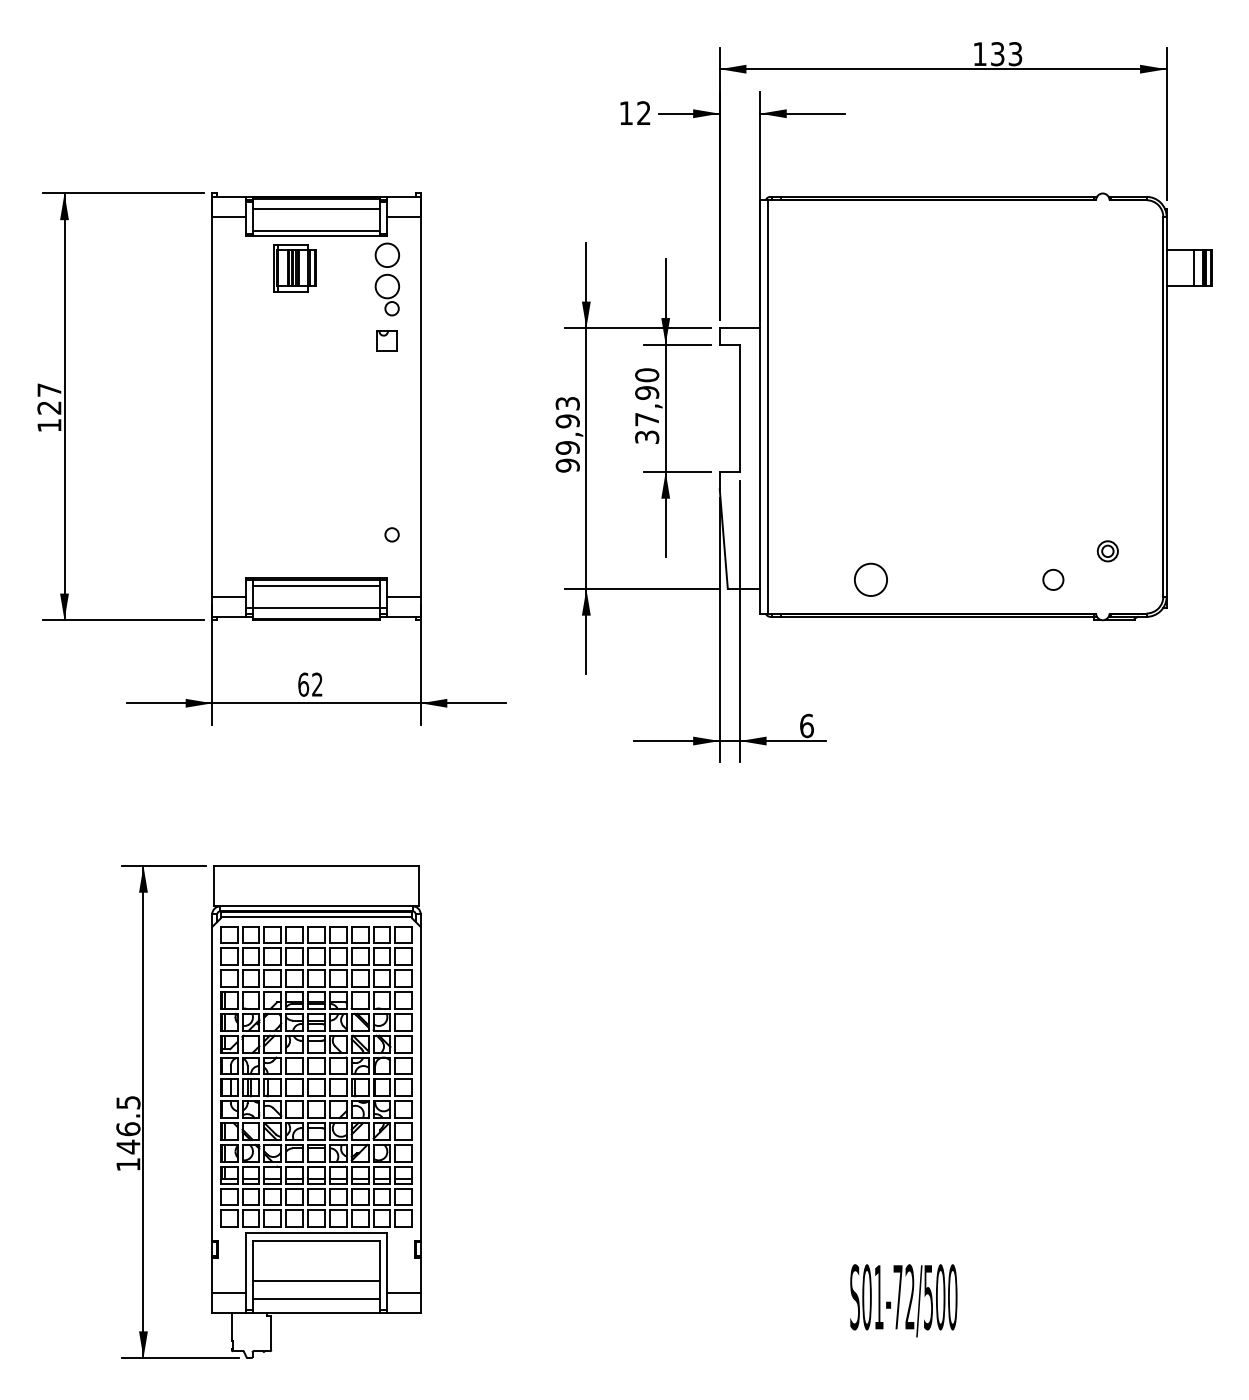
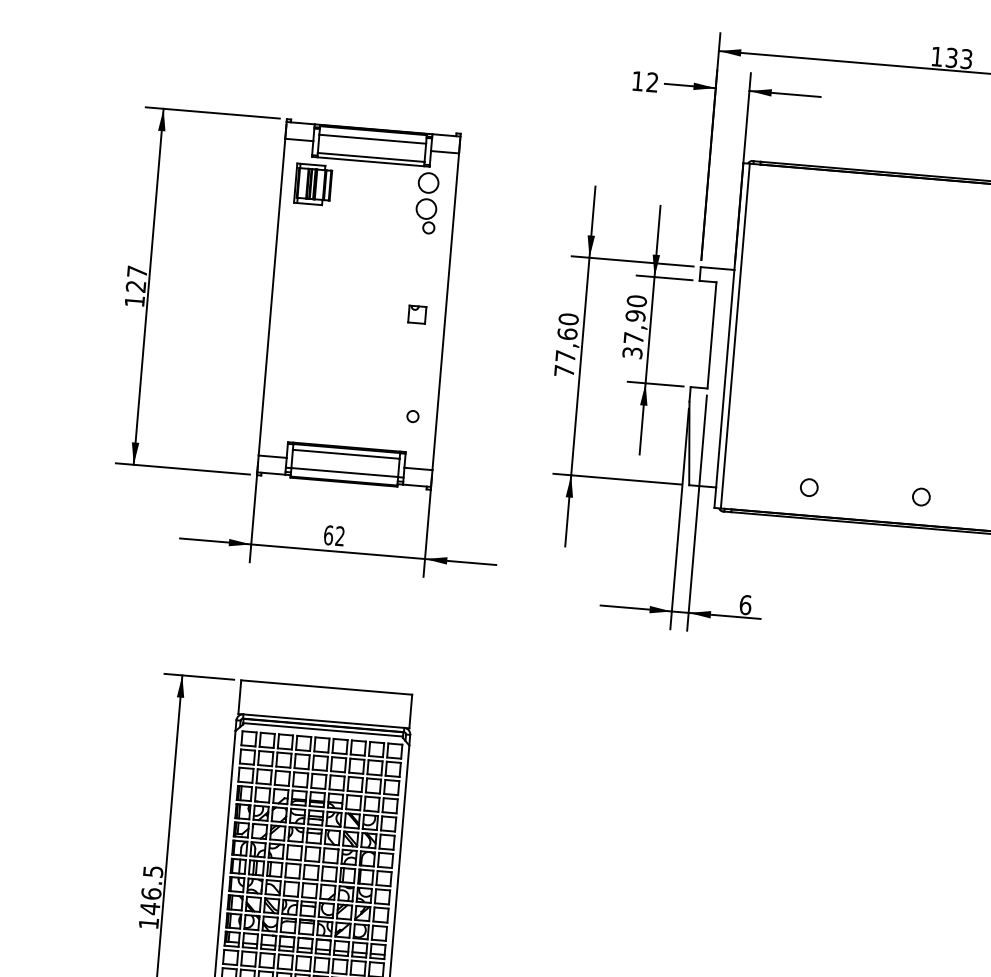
part: (294, 268) -> (312, 184), moved
part: (386, 340) -> (416, 314), moved
text: (567, 434) -> (566, 345), 99,93 -> 77,60
circle: (870, 579) -> (808, 487), size x0.62
circle: (1053, 579) -> (921, 496), moved

